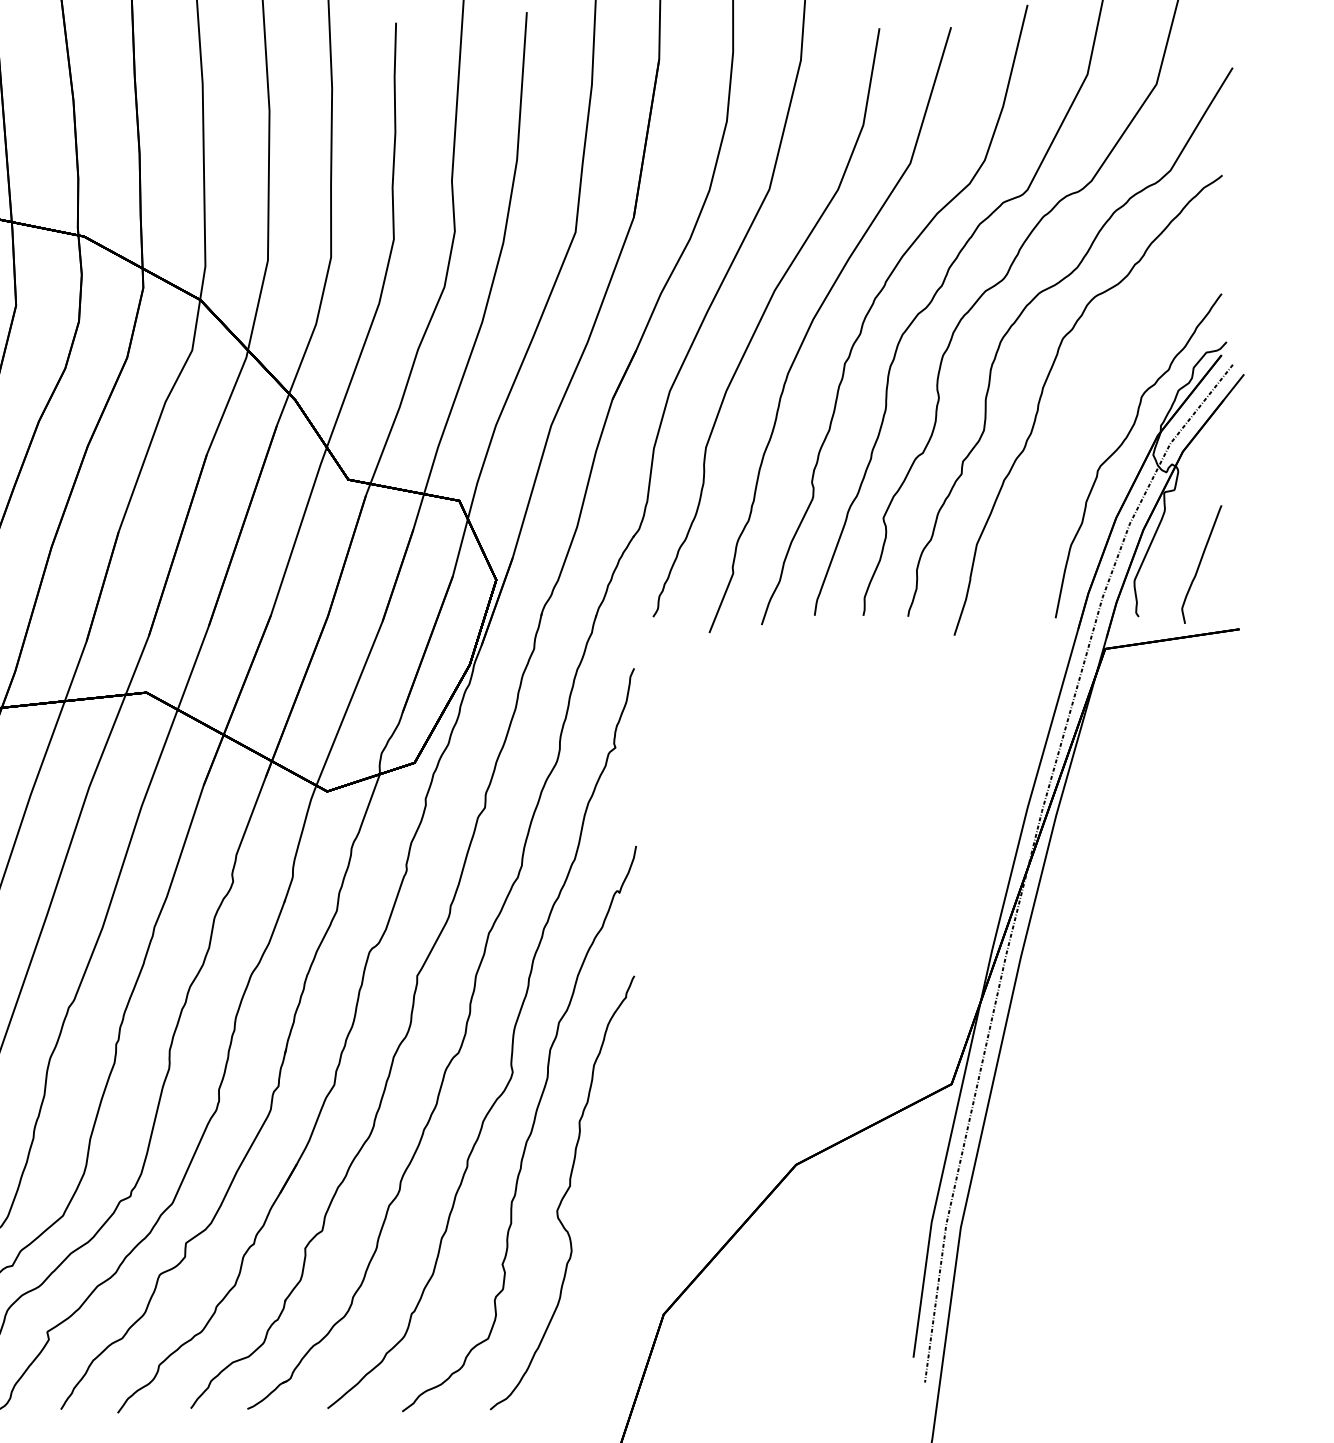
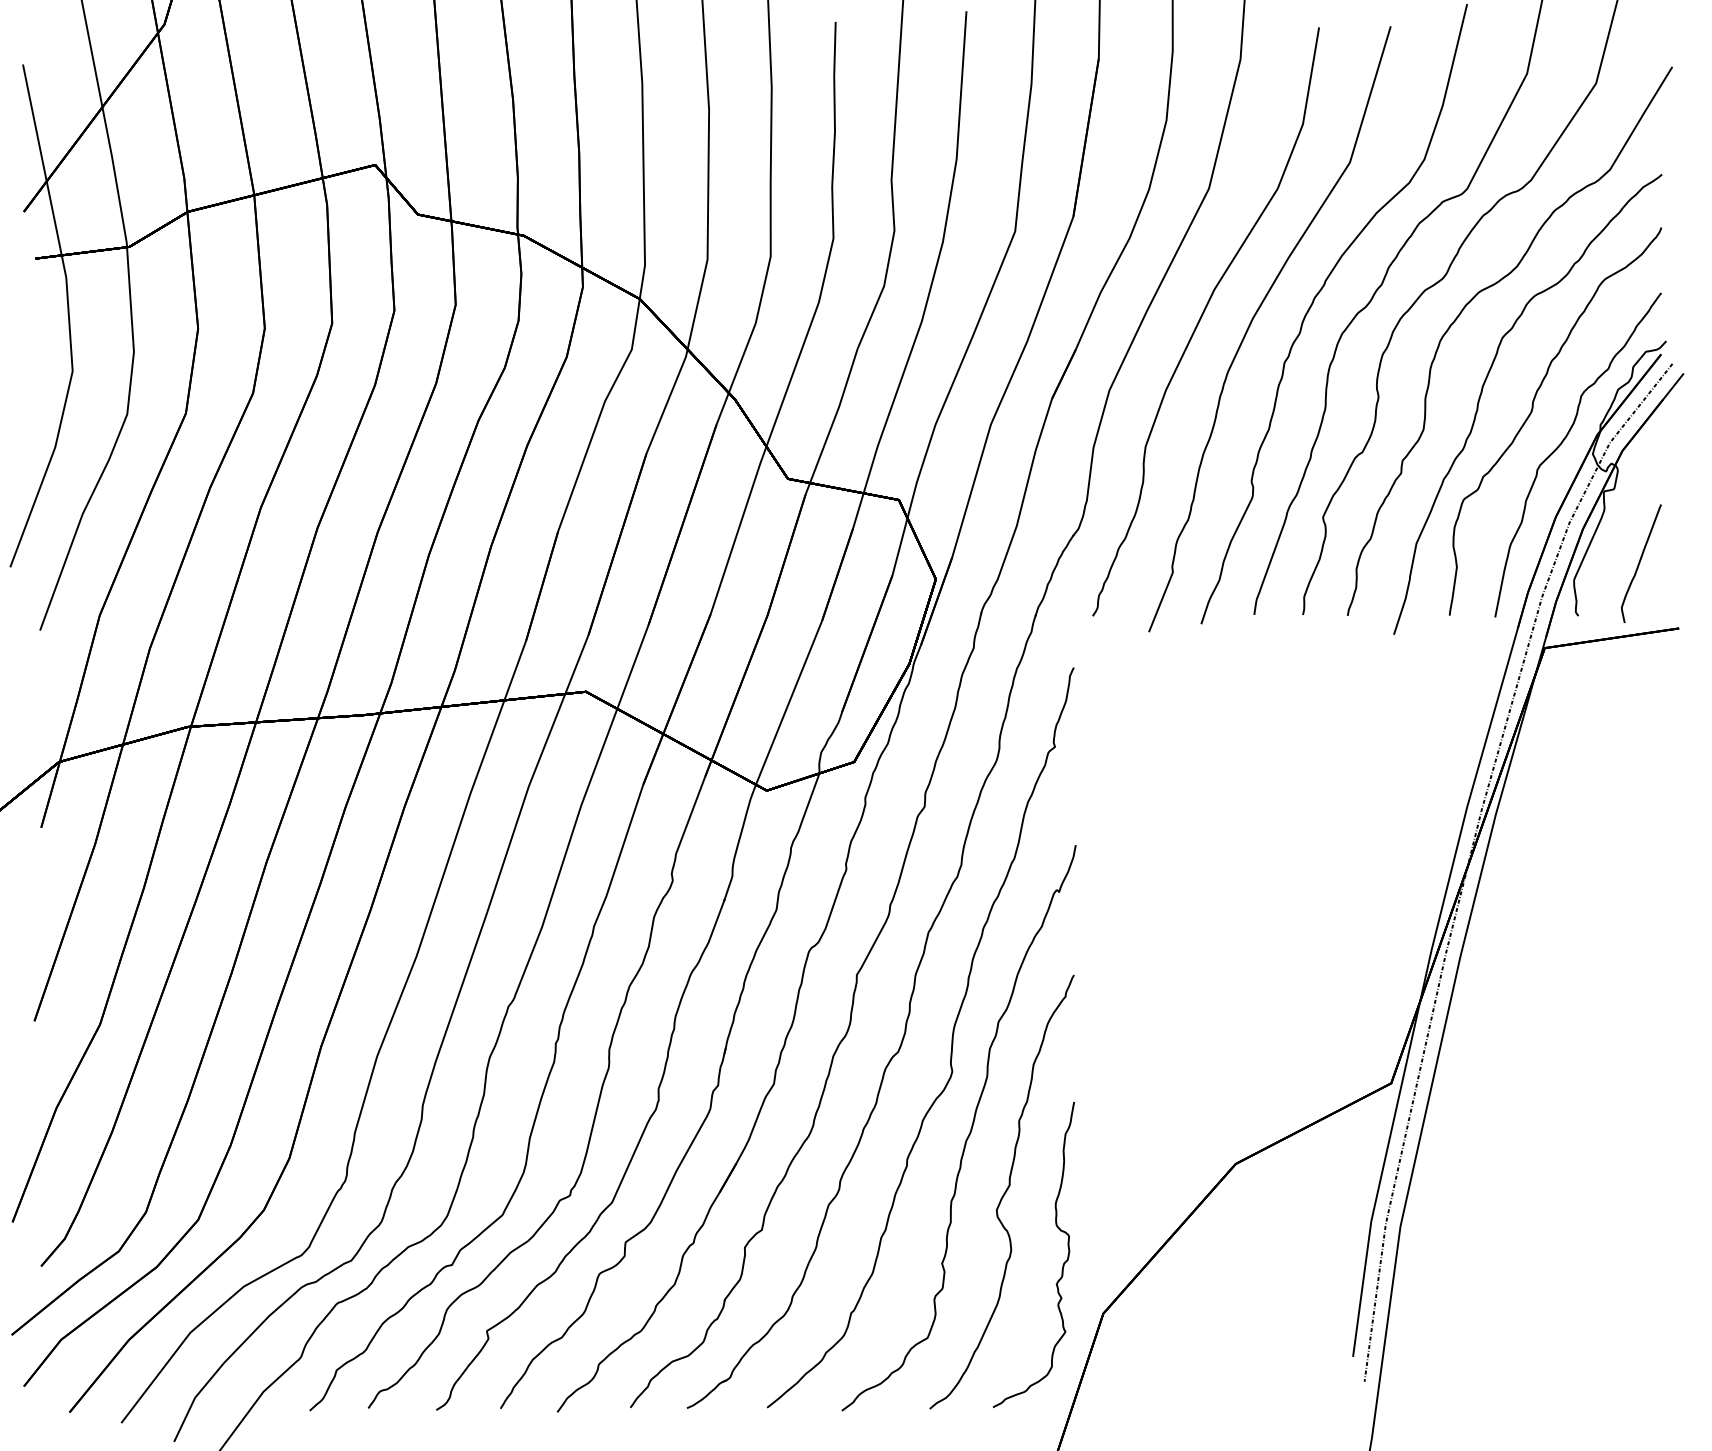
curve: (1092, 413) -> (1532, 412), added
curve: (622, 1266) -> (1062, 1265), added

